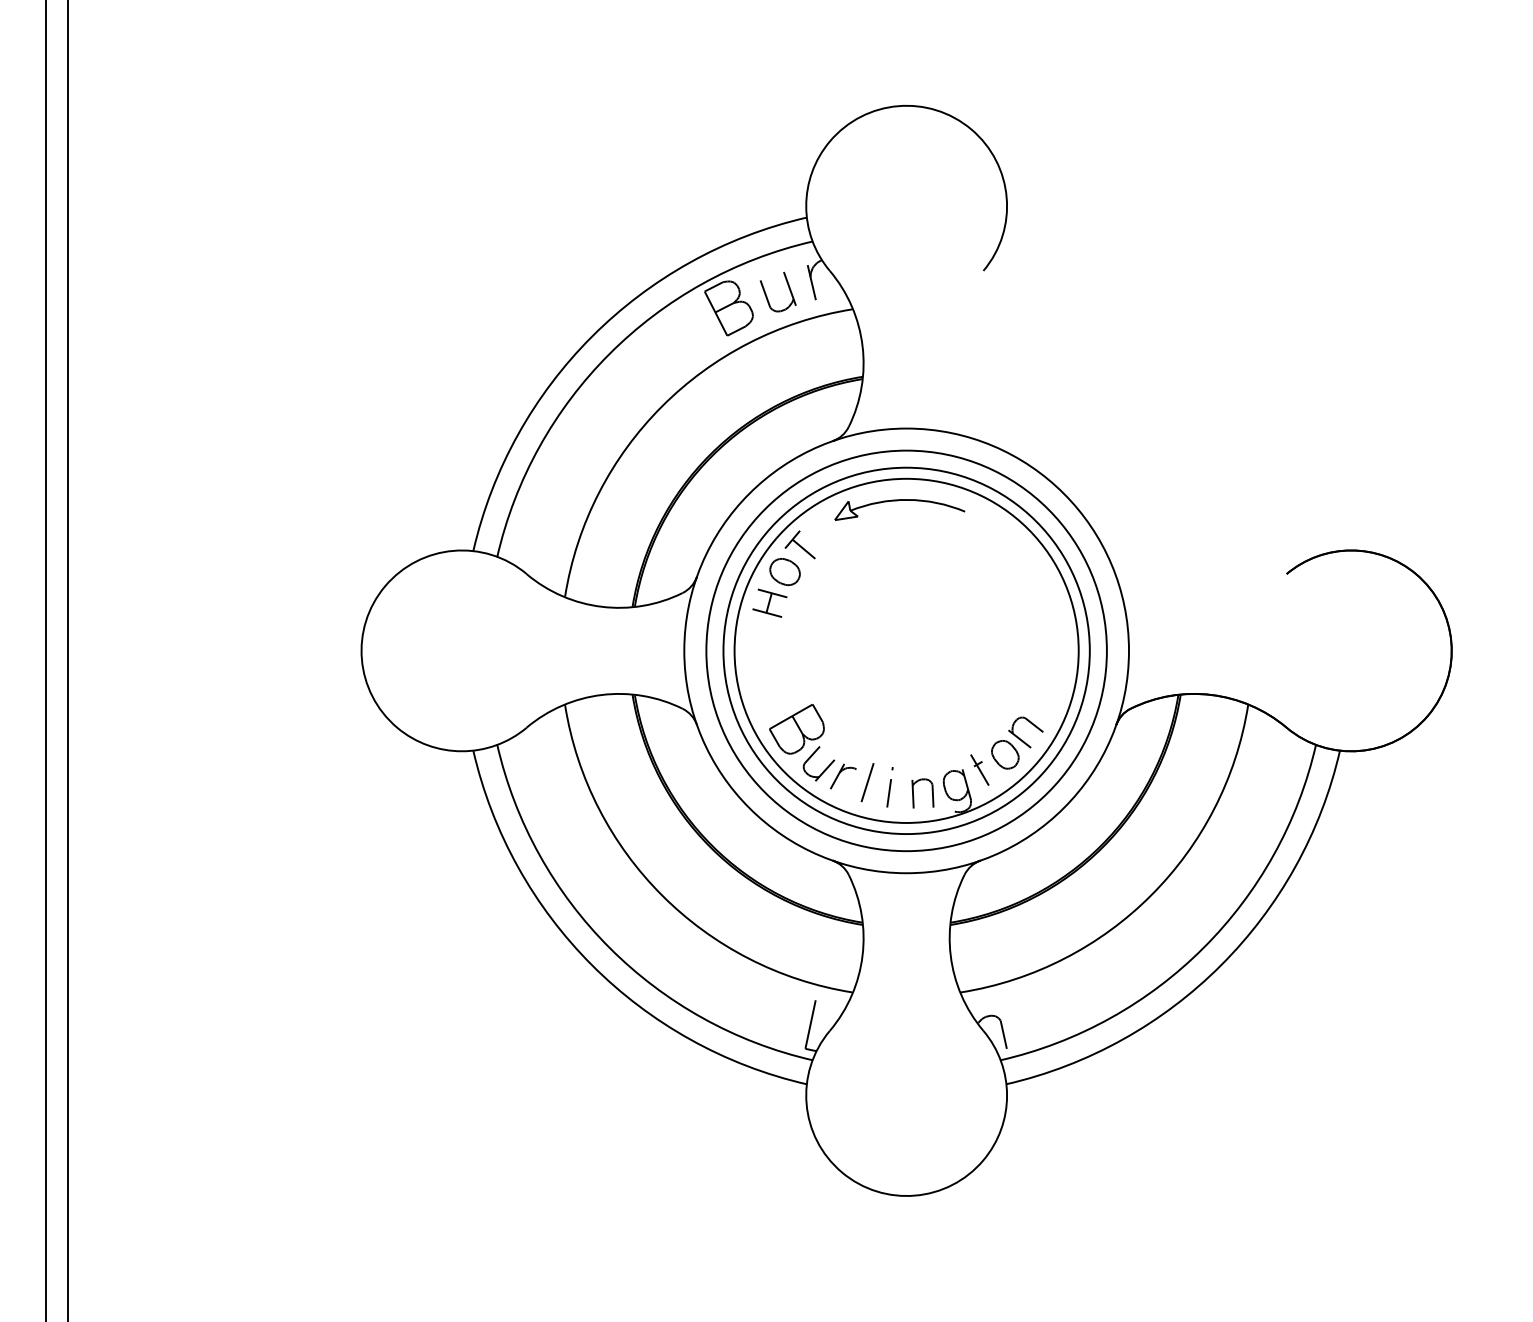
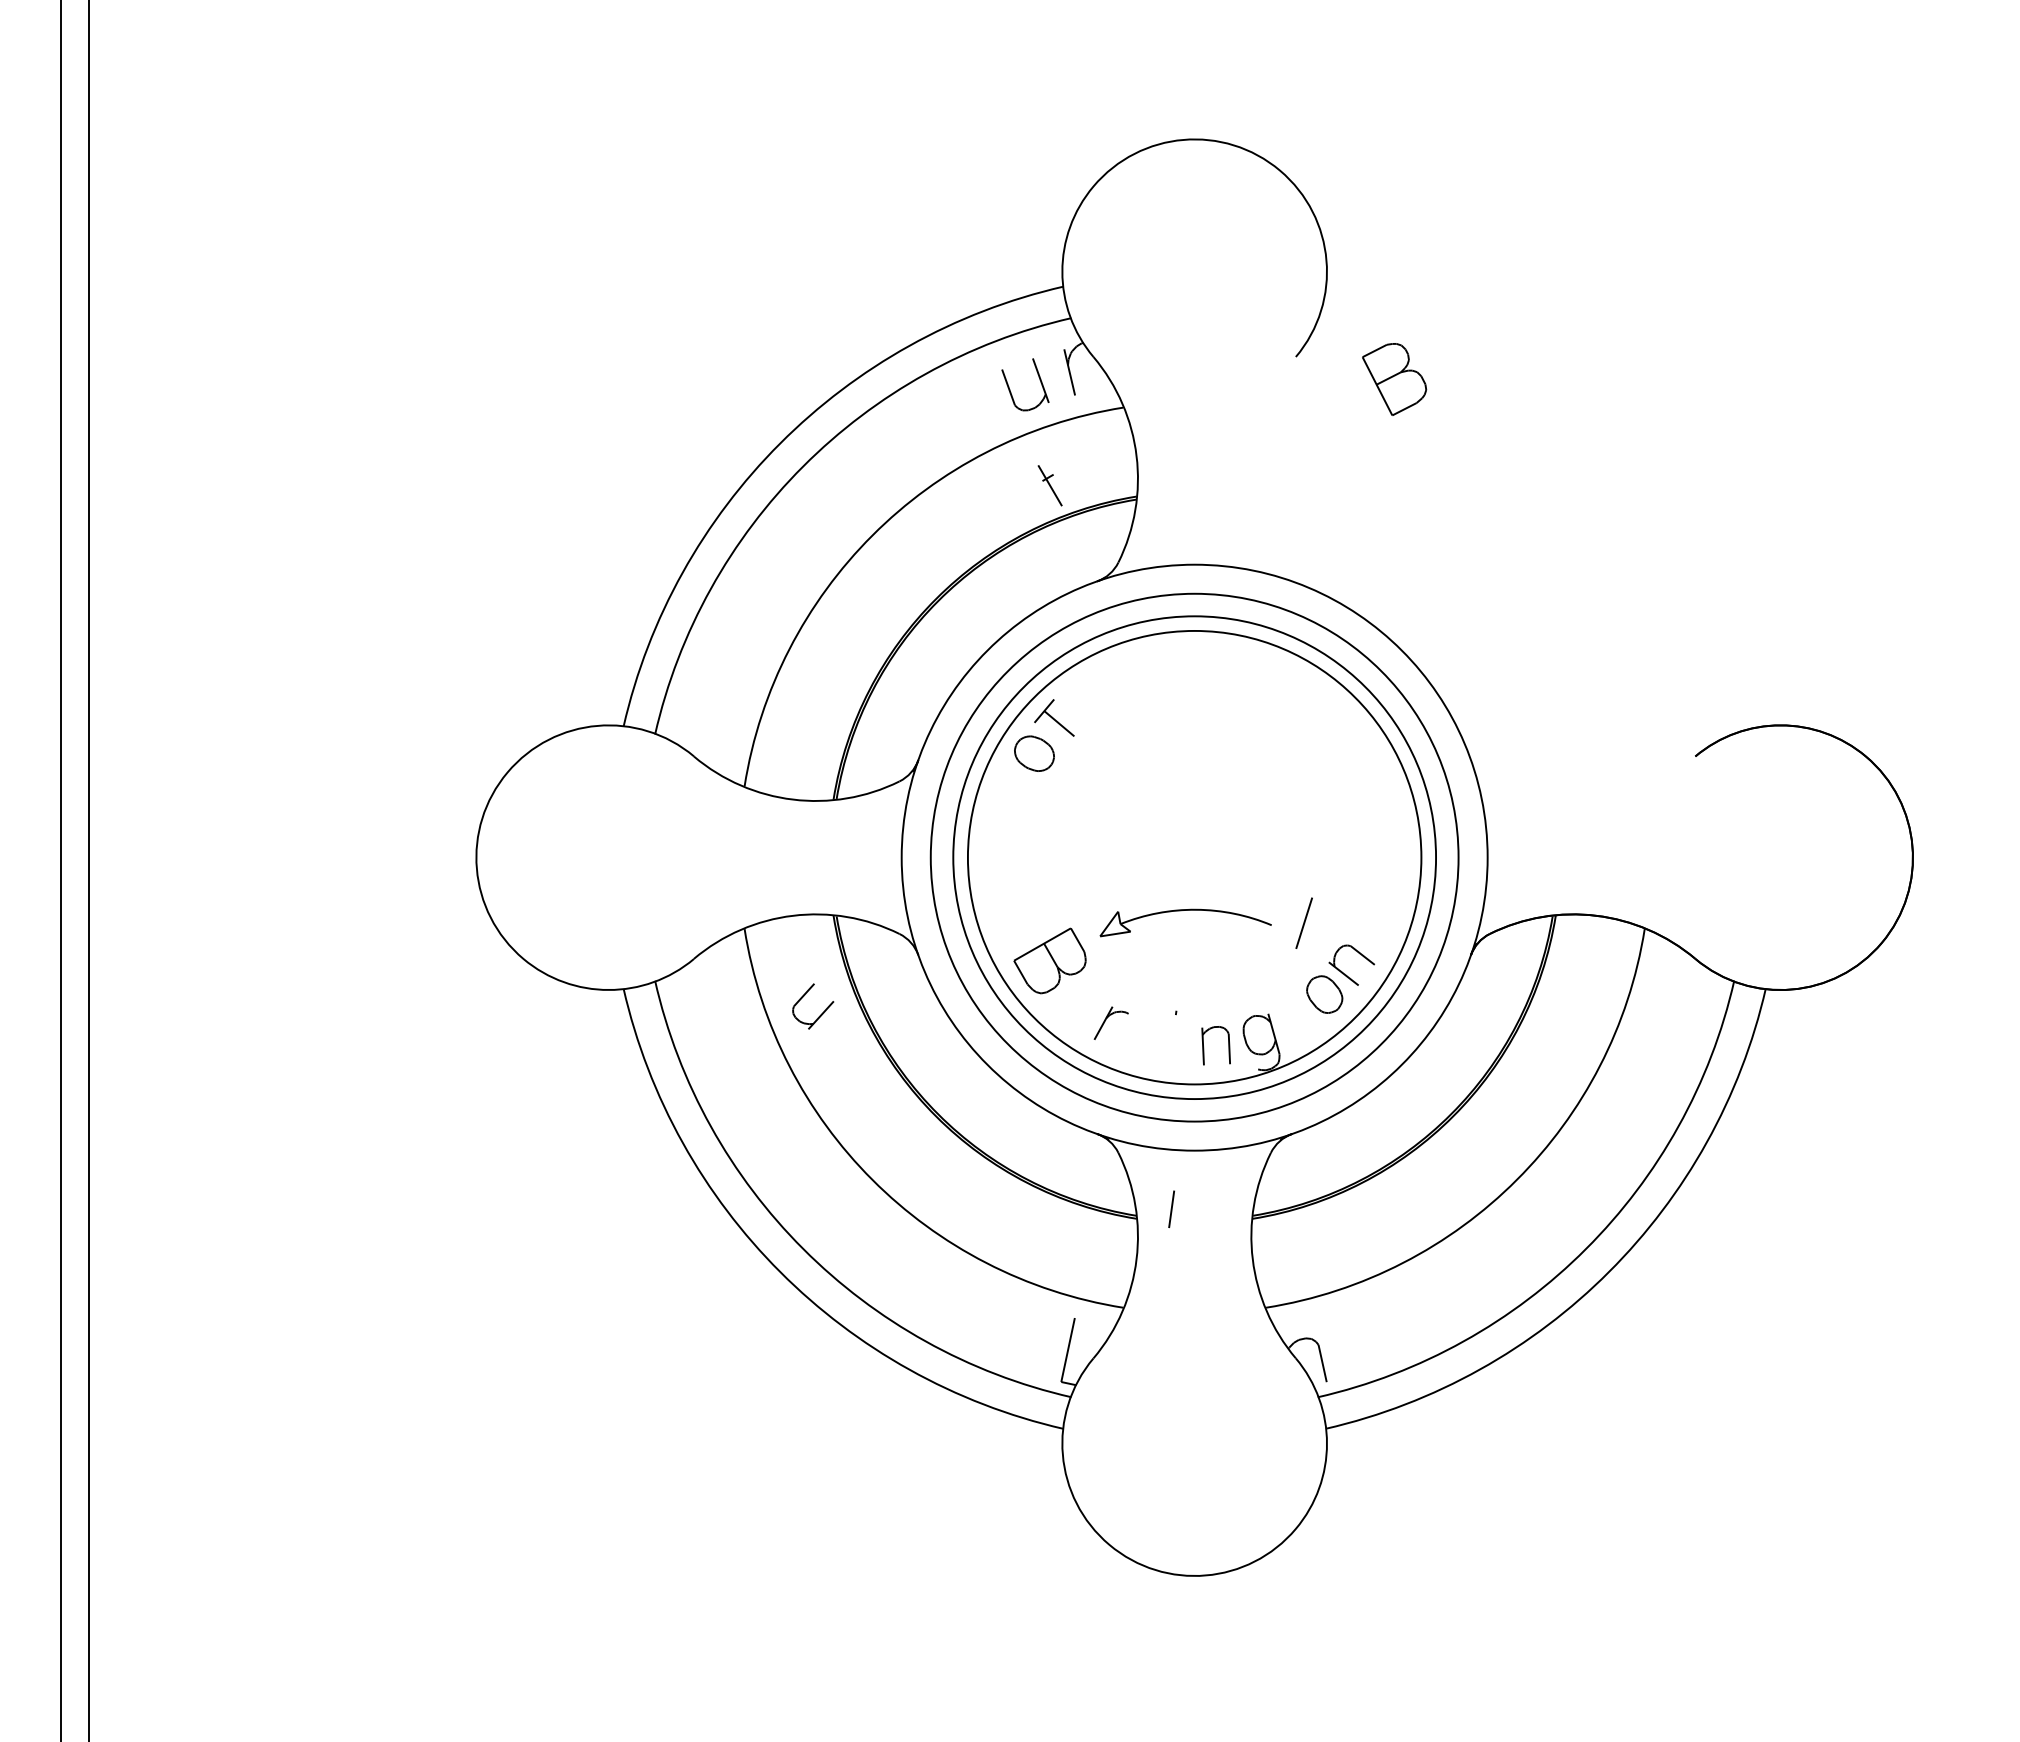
part: (728, 308) -> (1394, 379), moved
part: (896, 501) -> (1181, 911), moved
part: (769, 602) -> (1014, 794), removed
part: (825, 769) -> (821, 1013), moved
part: (979, 769) -> (1049, 485), moved
line: (867, 782) -> (1303, 922), moved
line: (889, 792) -> (1171, 1208), moved

